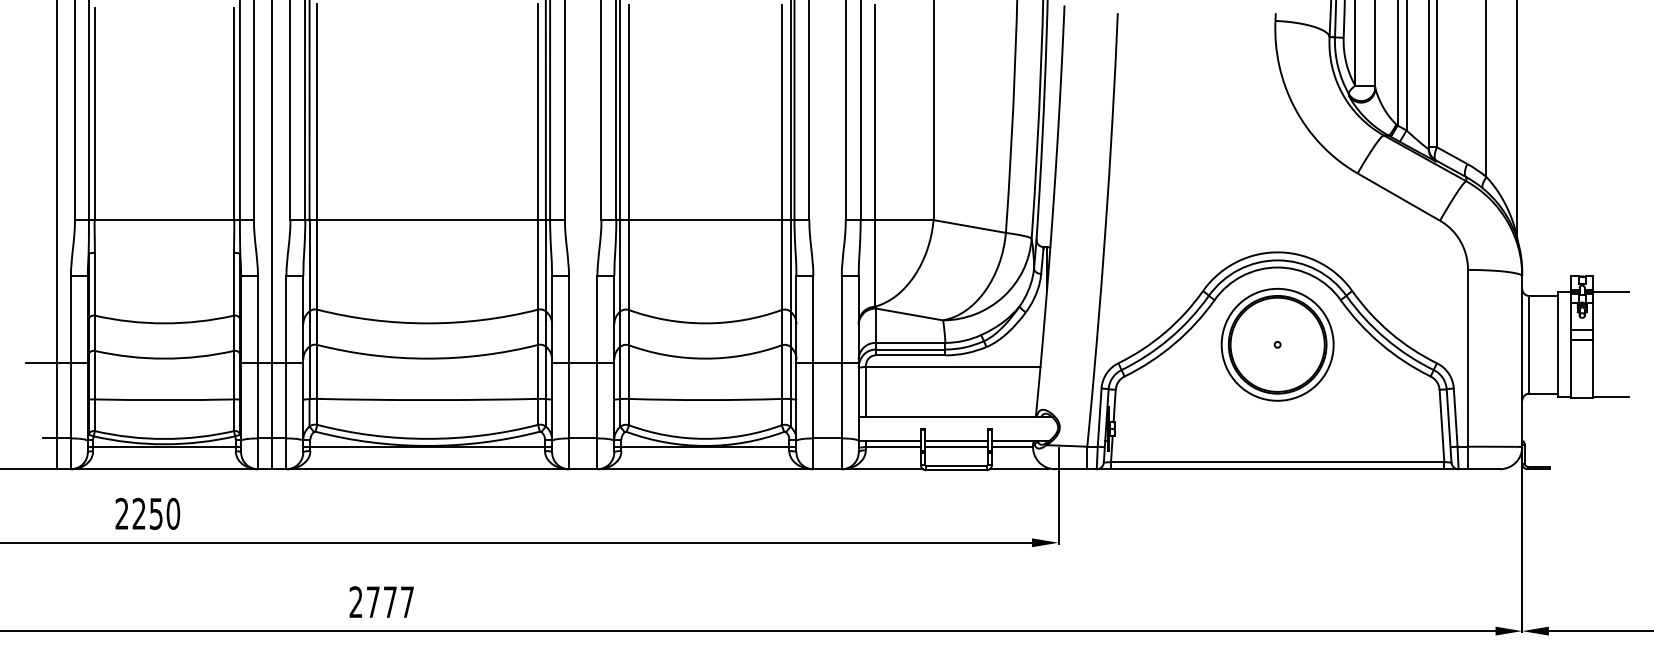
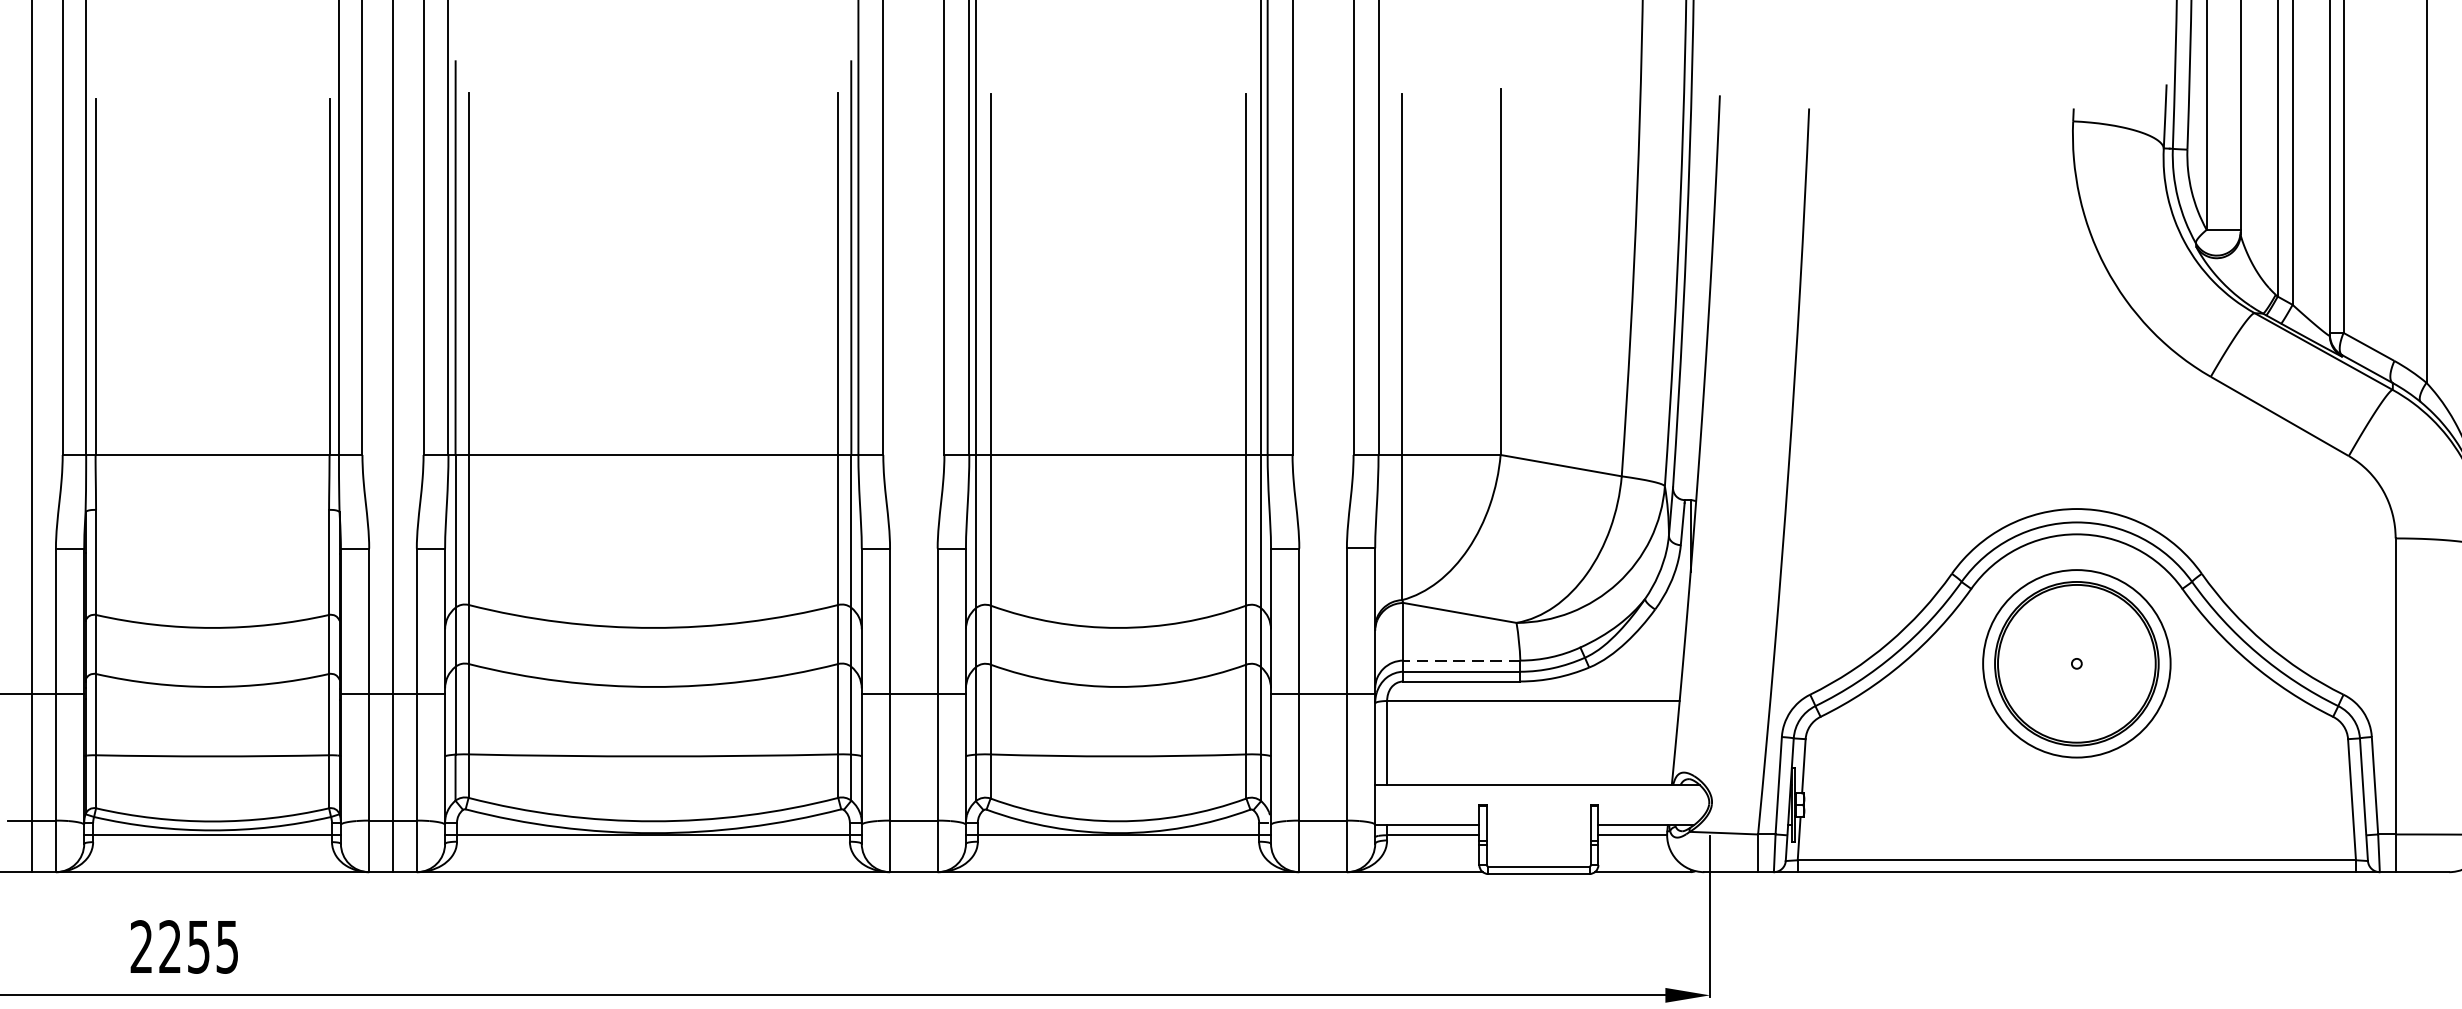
line: (910, 342) -> (1461, 659), solid -> dashed
line: (956, 441) -> (1538, 825), removed
line: (956, 447) -> (1538, 835), removed
text: (173, 513) -> (227, 946), 2250 -> 2255

